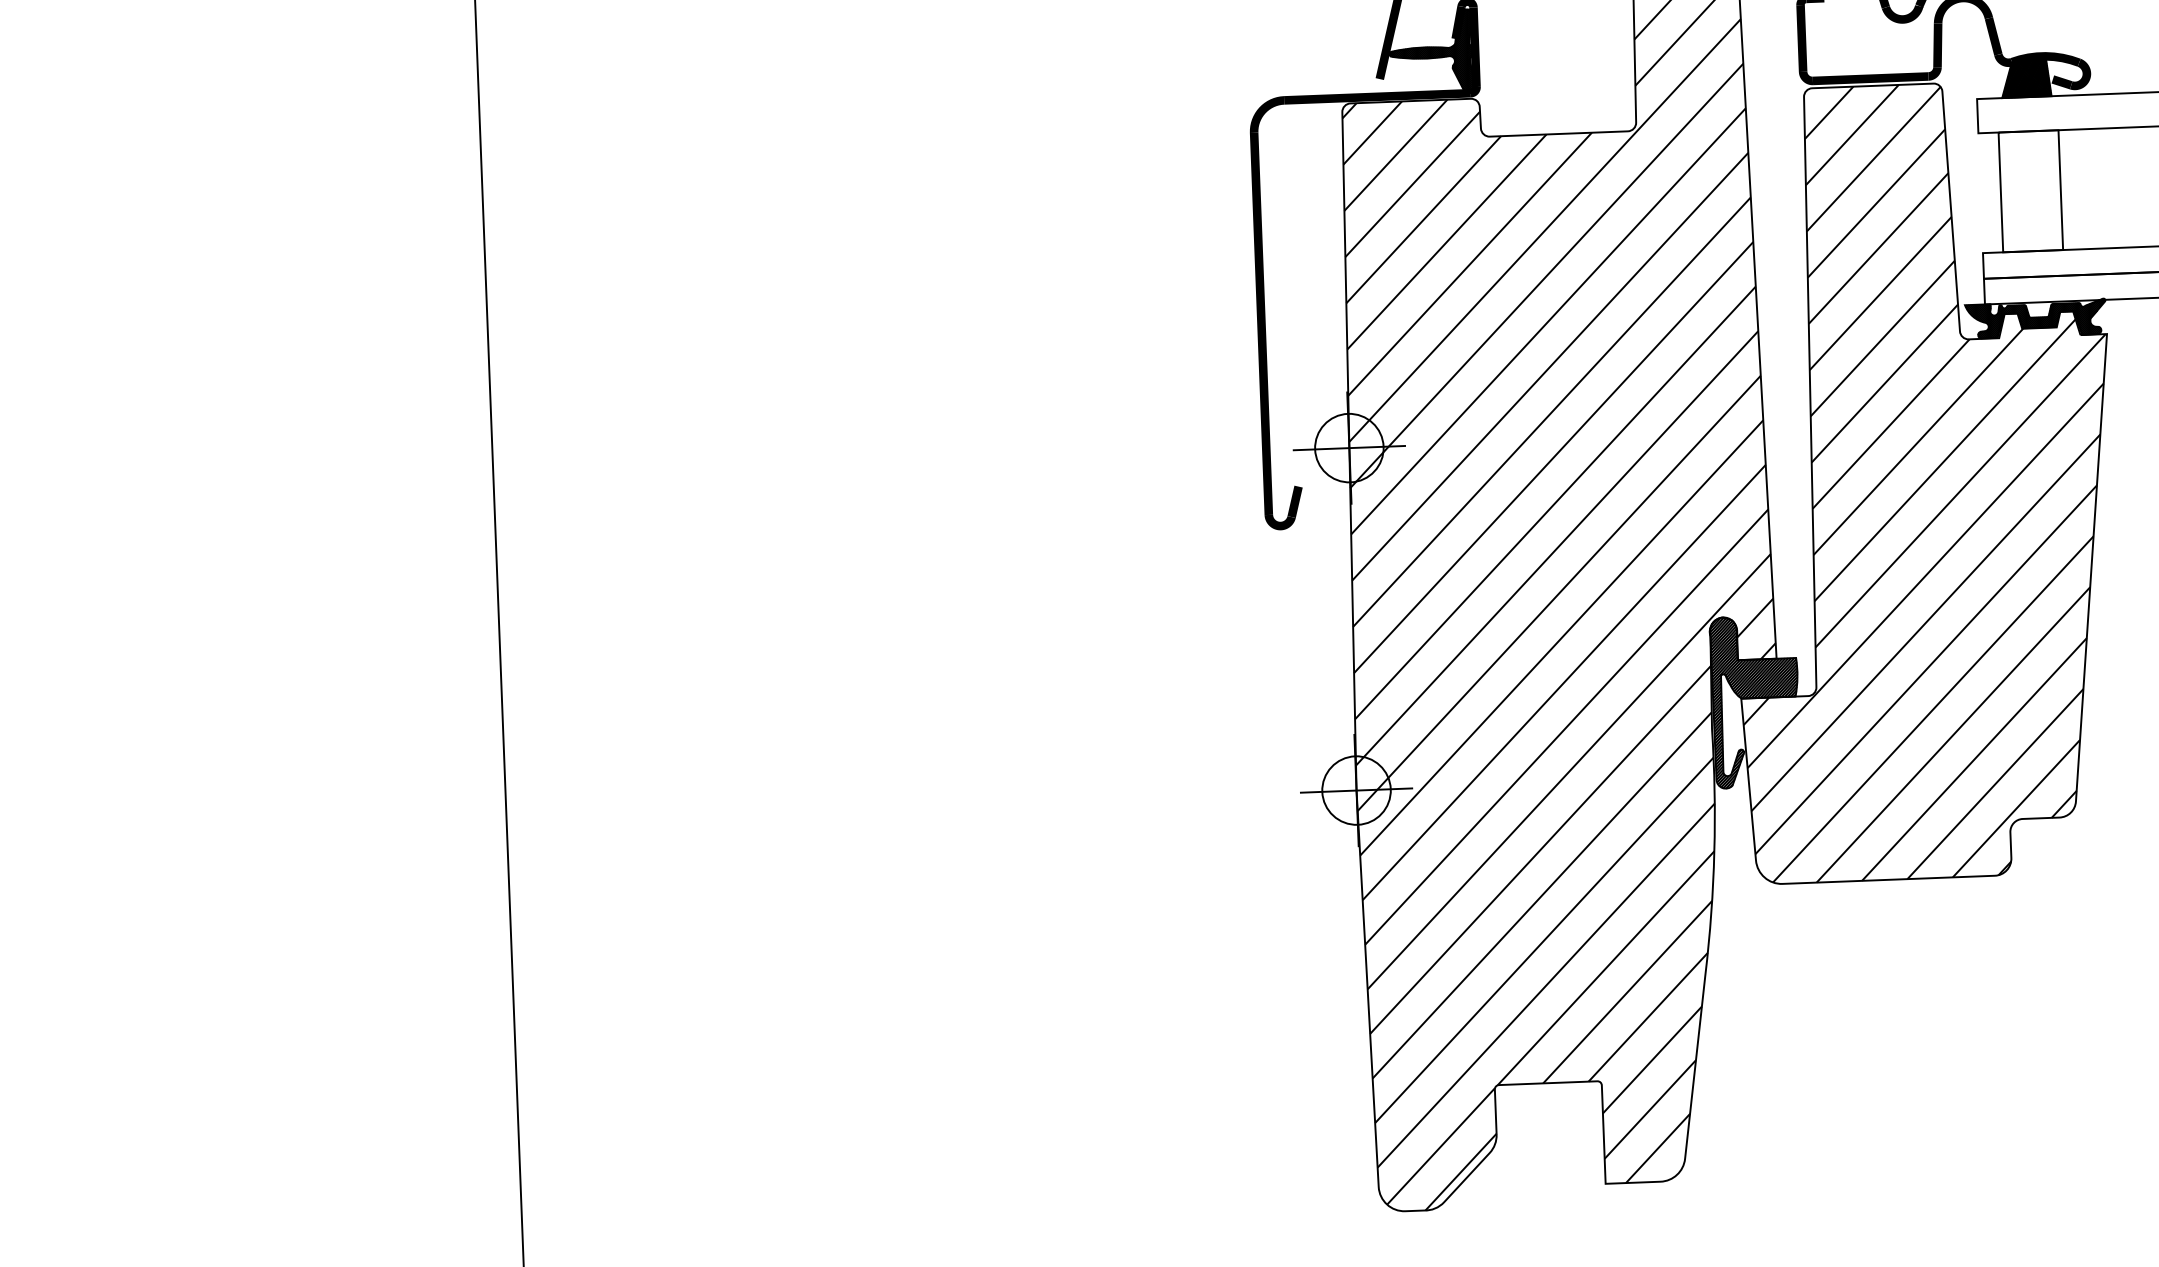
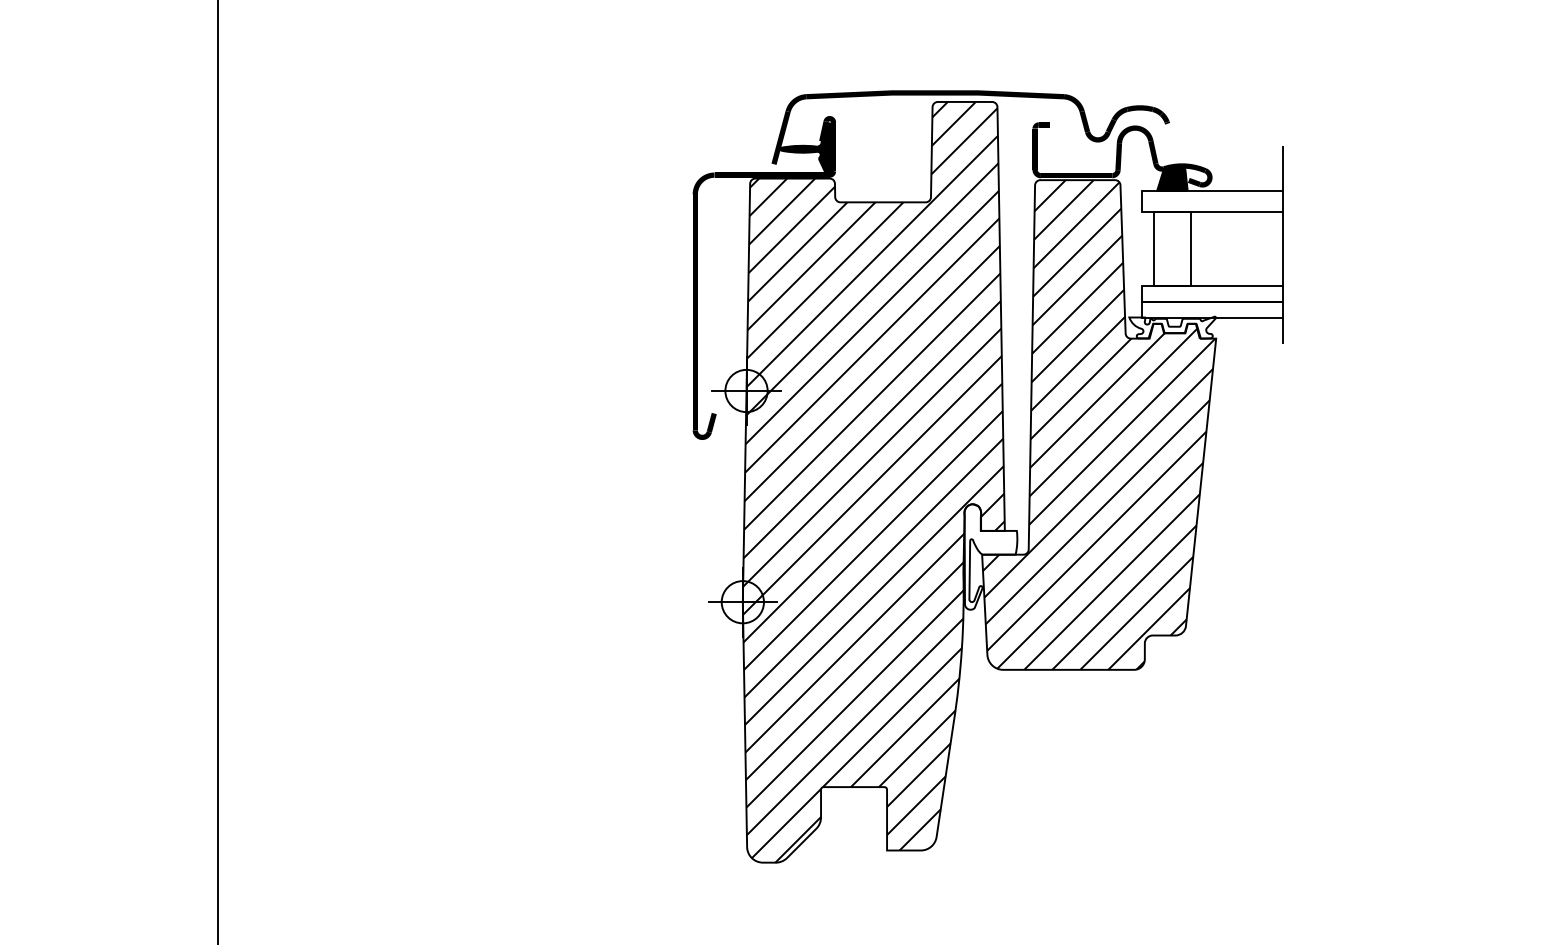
hatch: (2035, 318) -> (1172, 327), removed
hatch: (1754, 701) -> (990, 556), removed

